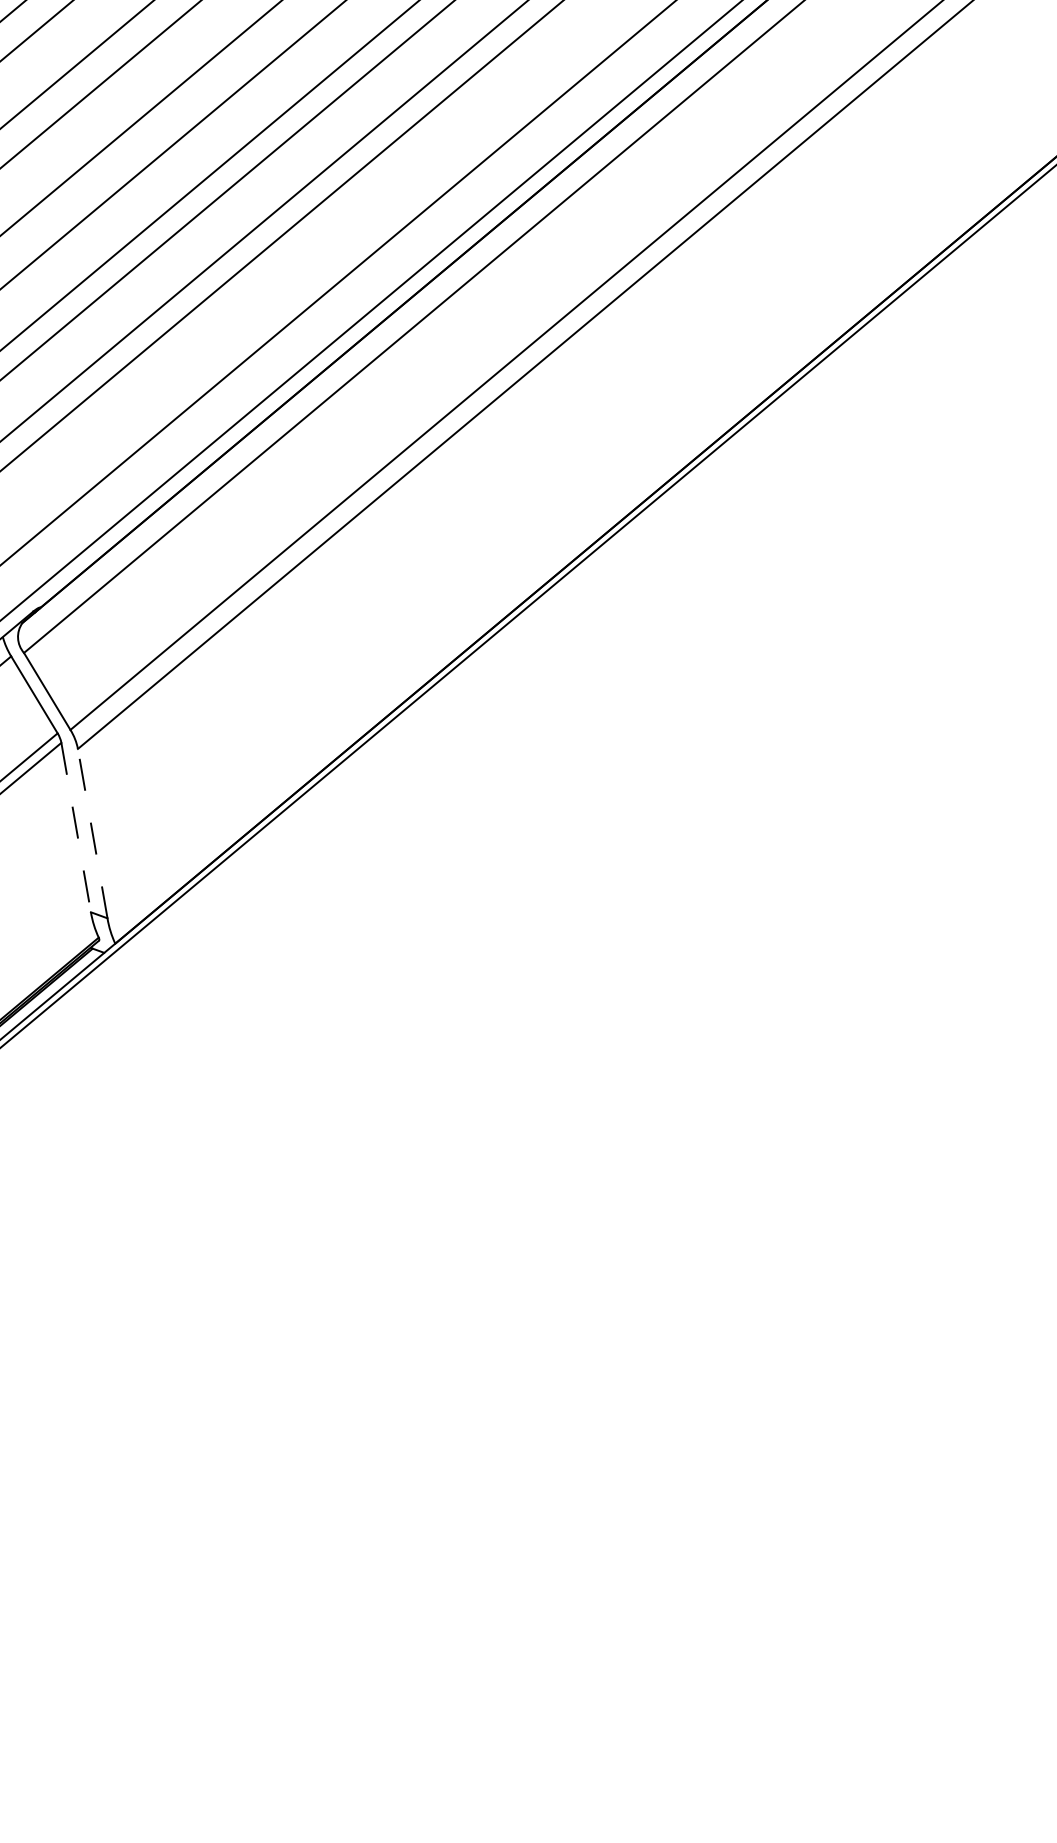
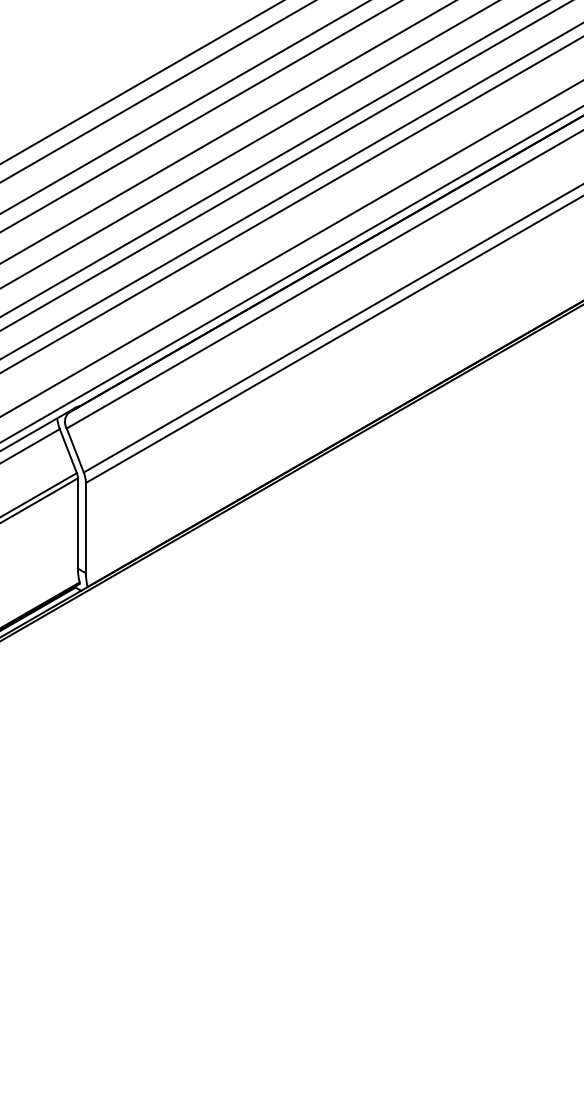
line: (75, 827) -> (77, 523), dashed -> solid
line: (91, 832) -> (85, 527), dashed -> solid

